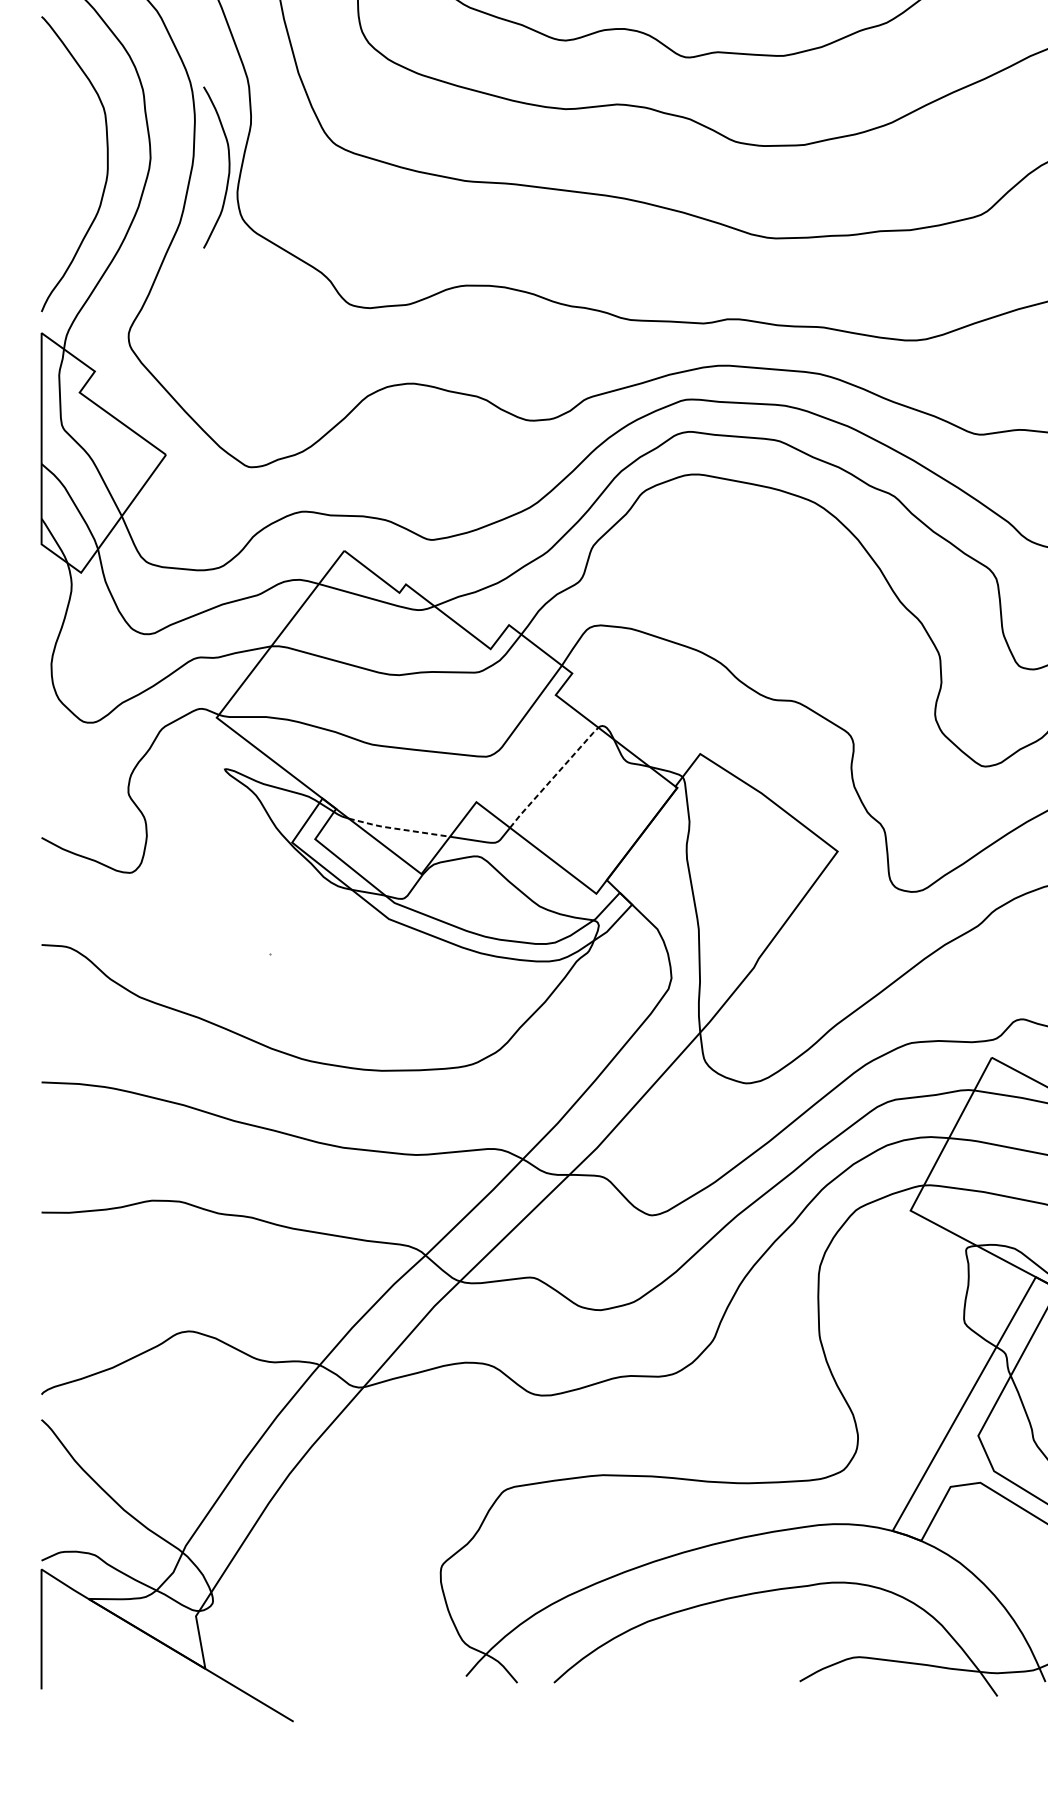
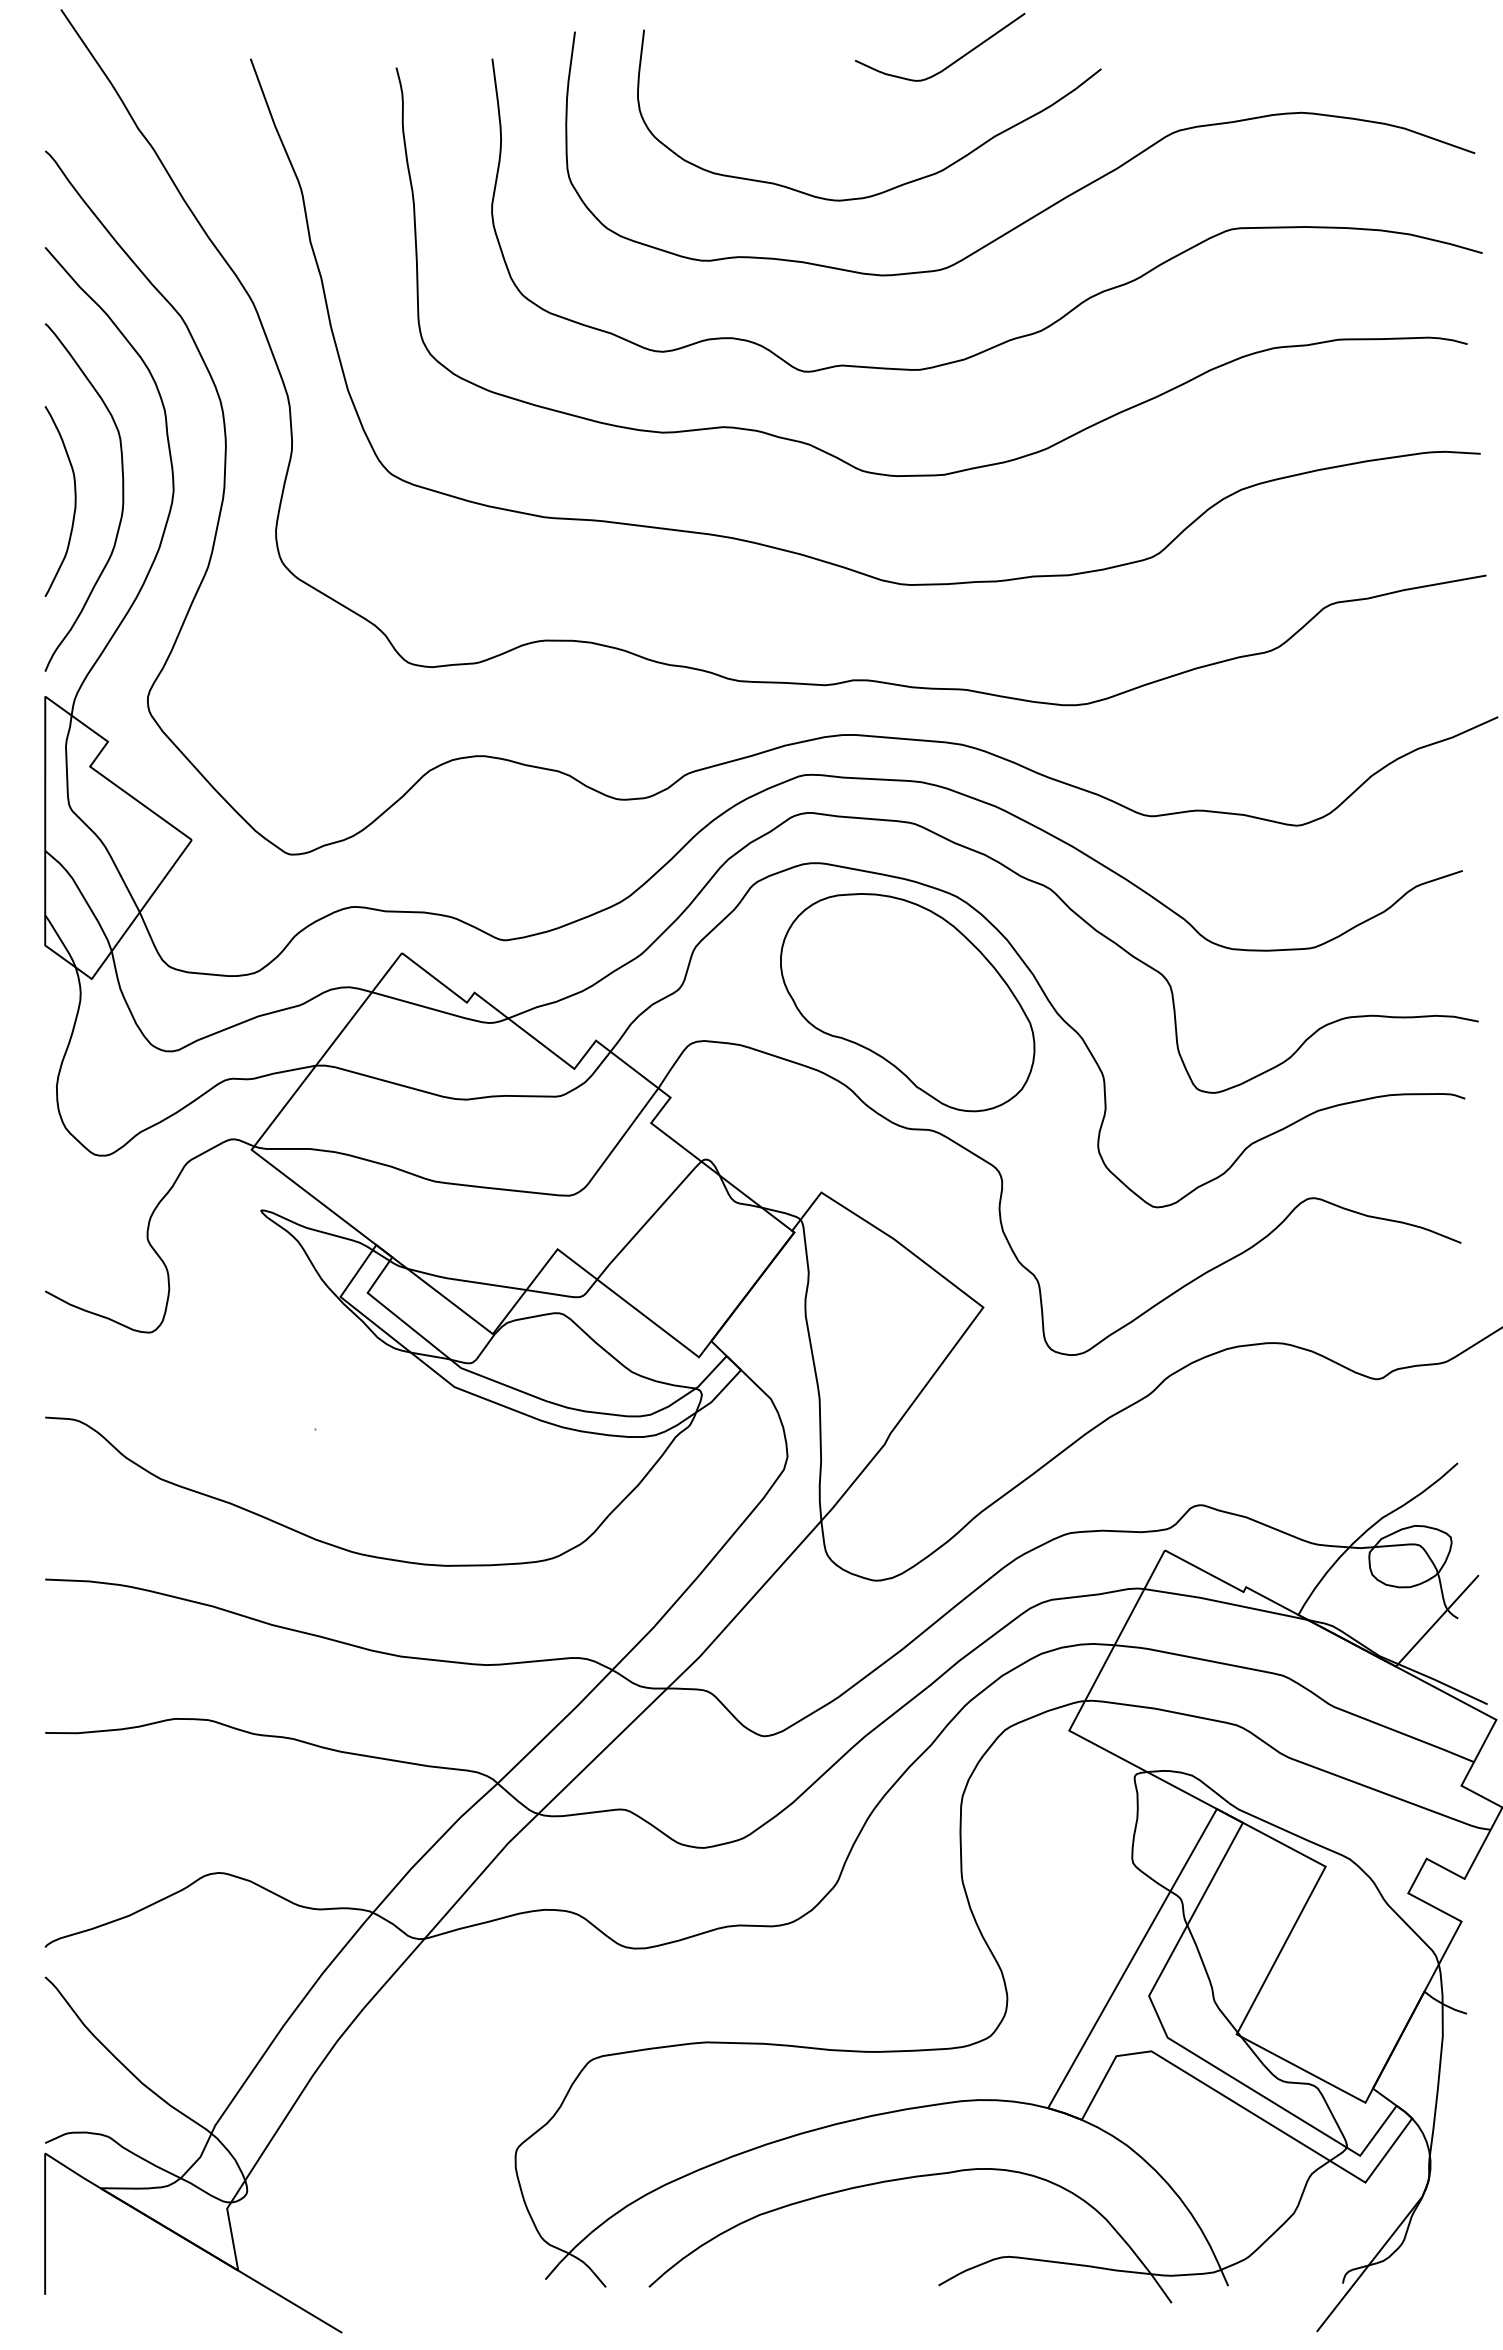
curve: (228, 167) -> (74, 501), moved
part: (773, 592) -> (907, 1002), added
line: (553, 776) -> (648, 1219), dashed -> solid
line: (398, 829) -> (465, 1281), dashed -> solid

